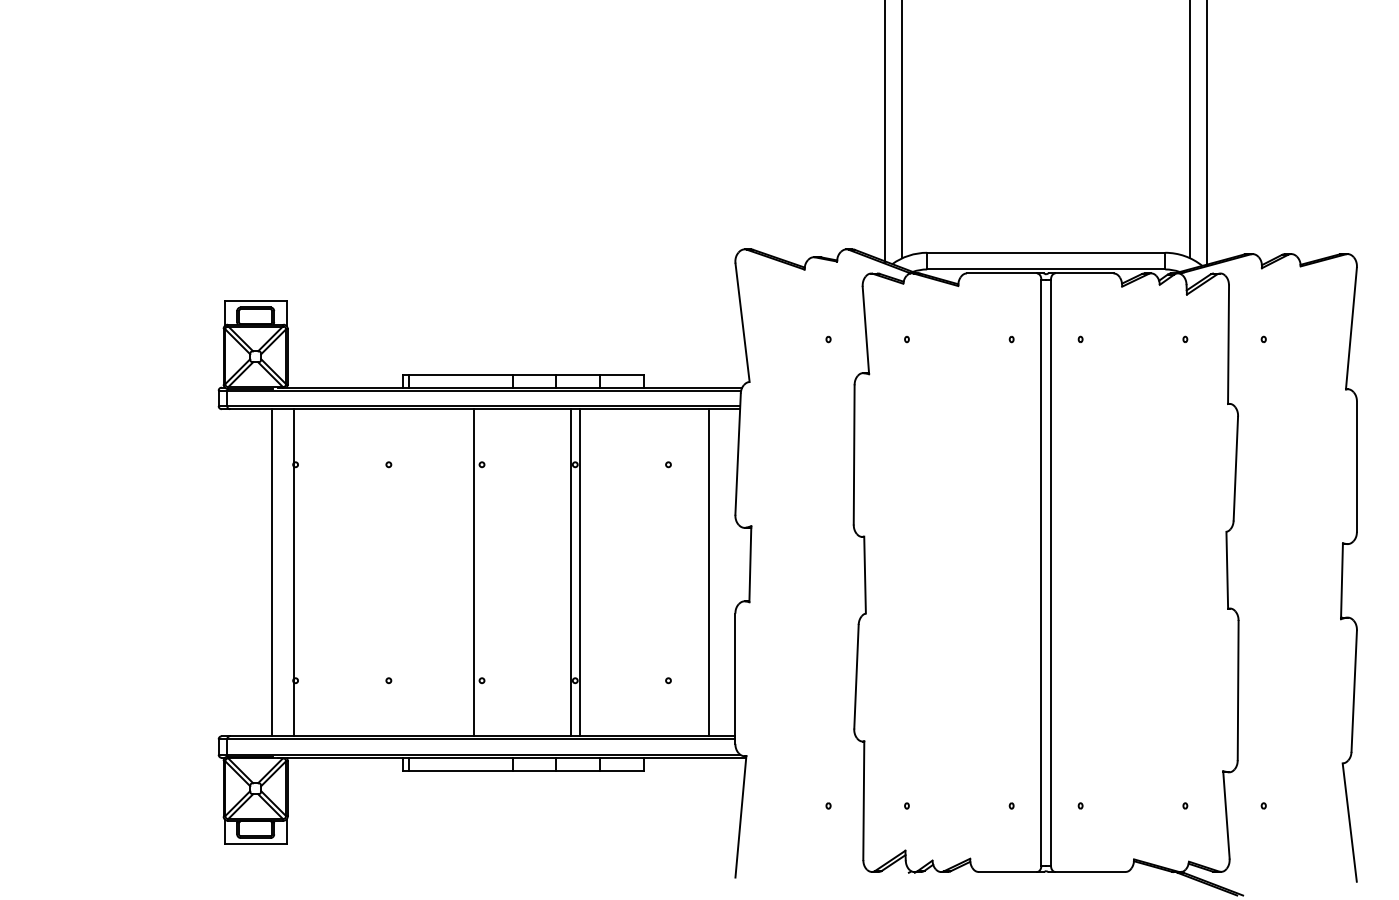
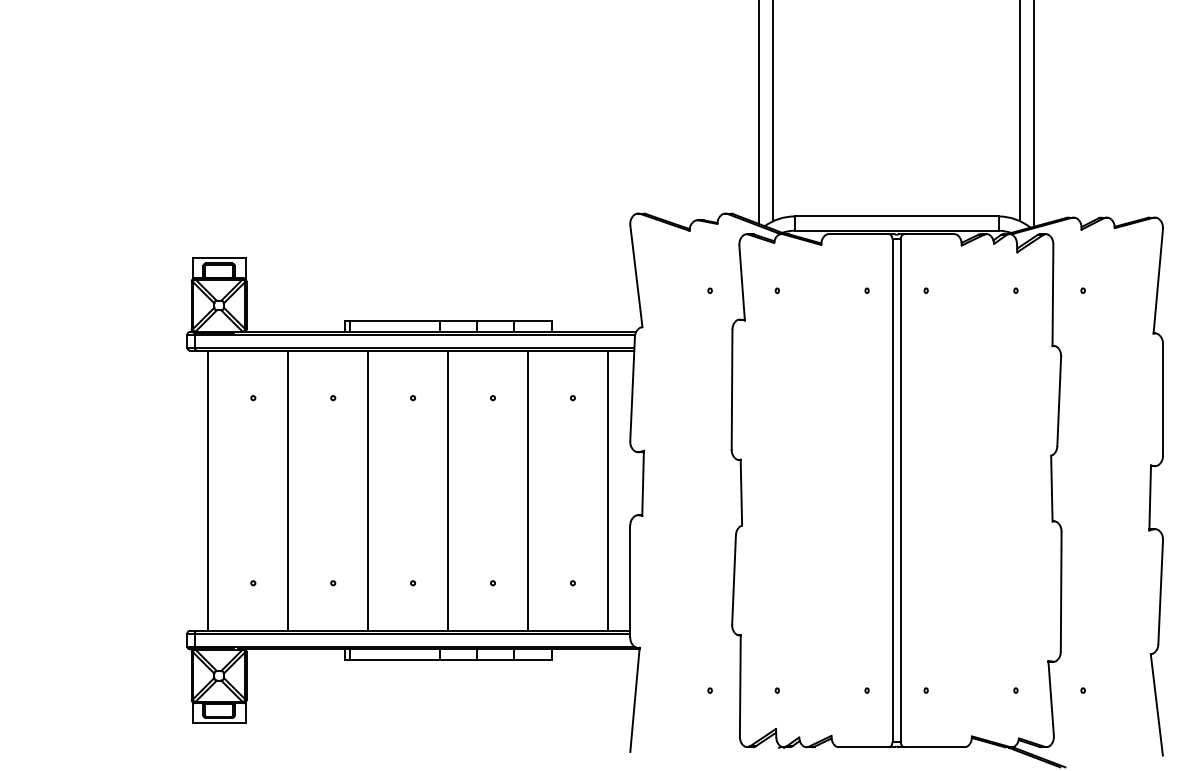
line: (272, 572) -> (208, 490), moved
line: (294, 572) -> (288, 490), moved
line: (474, 572) -> (368, 490), moved
line: (571, 572) -> (448, 490), moved
line: (579, 572) -> (527, 490), moved

